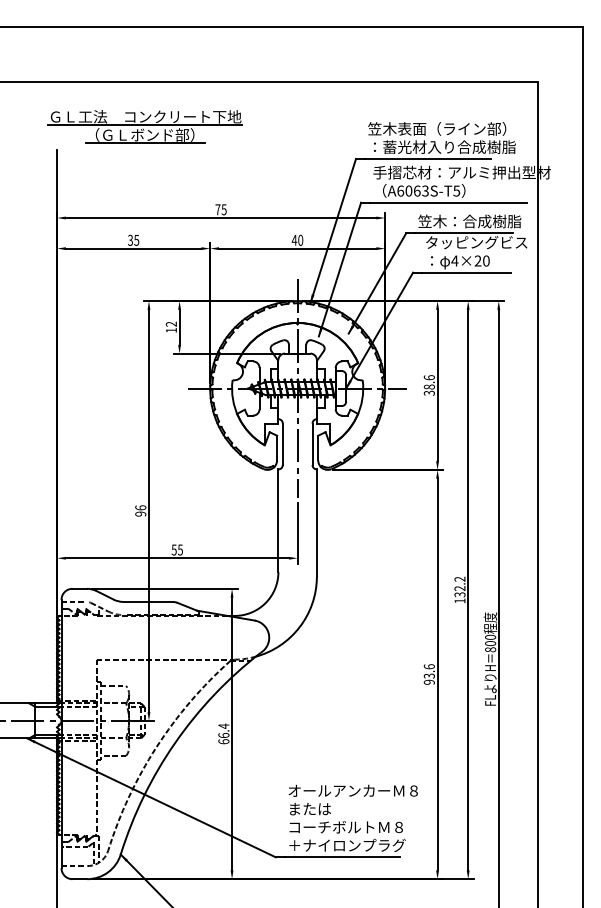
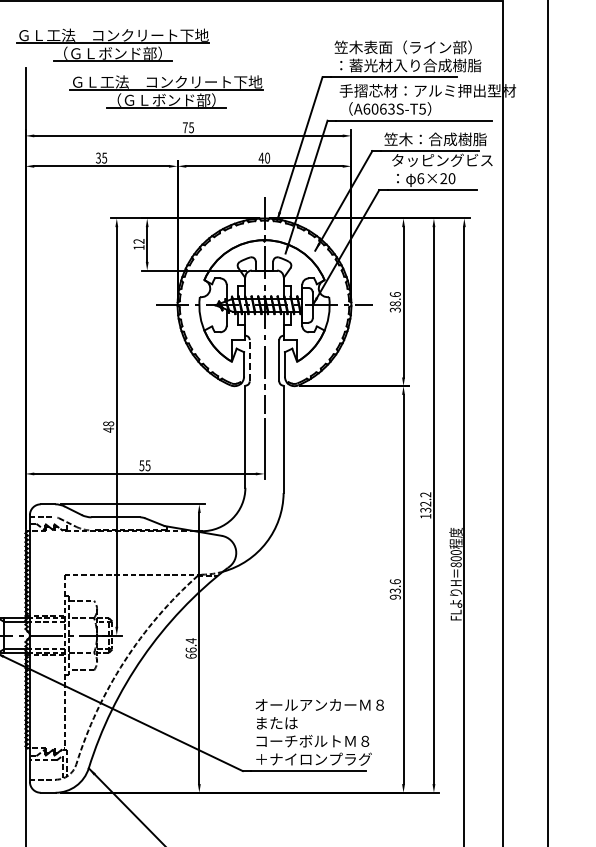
part: (198, 173) -> (166, 91), added
text: (454, 260) -> (420, 178), 4×20 -> 6×20
line: (282, 444) -> (249, 360), solid -> dashed
text: (140, 510) -> (108, 426), 96 -> 48

